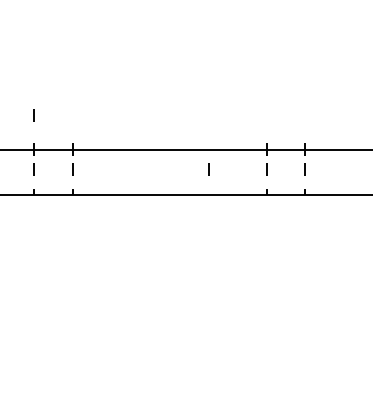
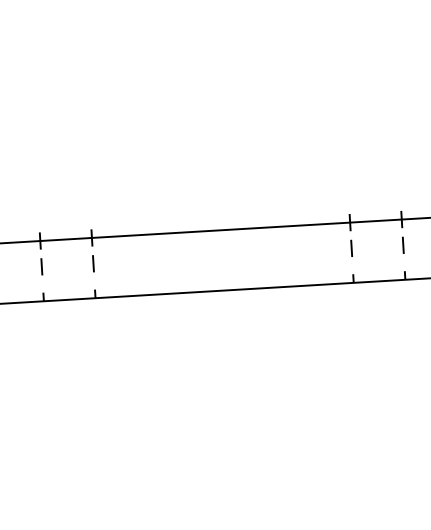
line: (33, 115) -> (36, 195), removed
line: (208, 169) -> (274, 253), removed

